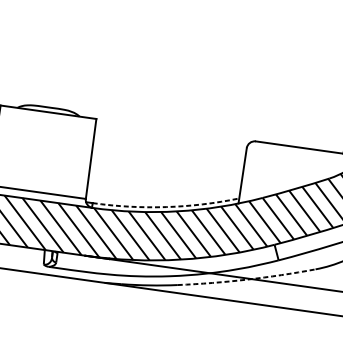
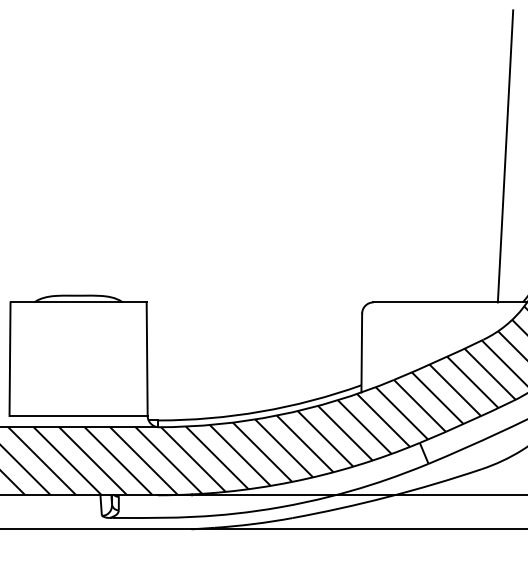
arc: (166, 207) -> (261, 411), dashed -> solid
arc: (247, 279) -> (388, 496), dashed -> solid

